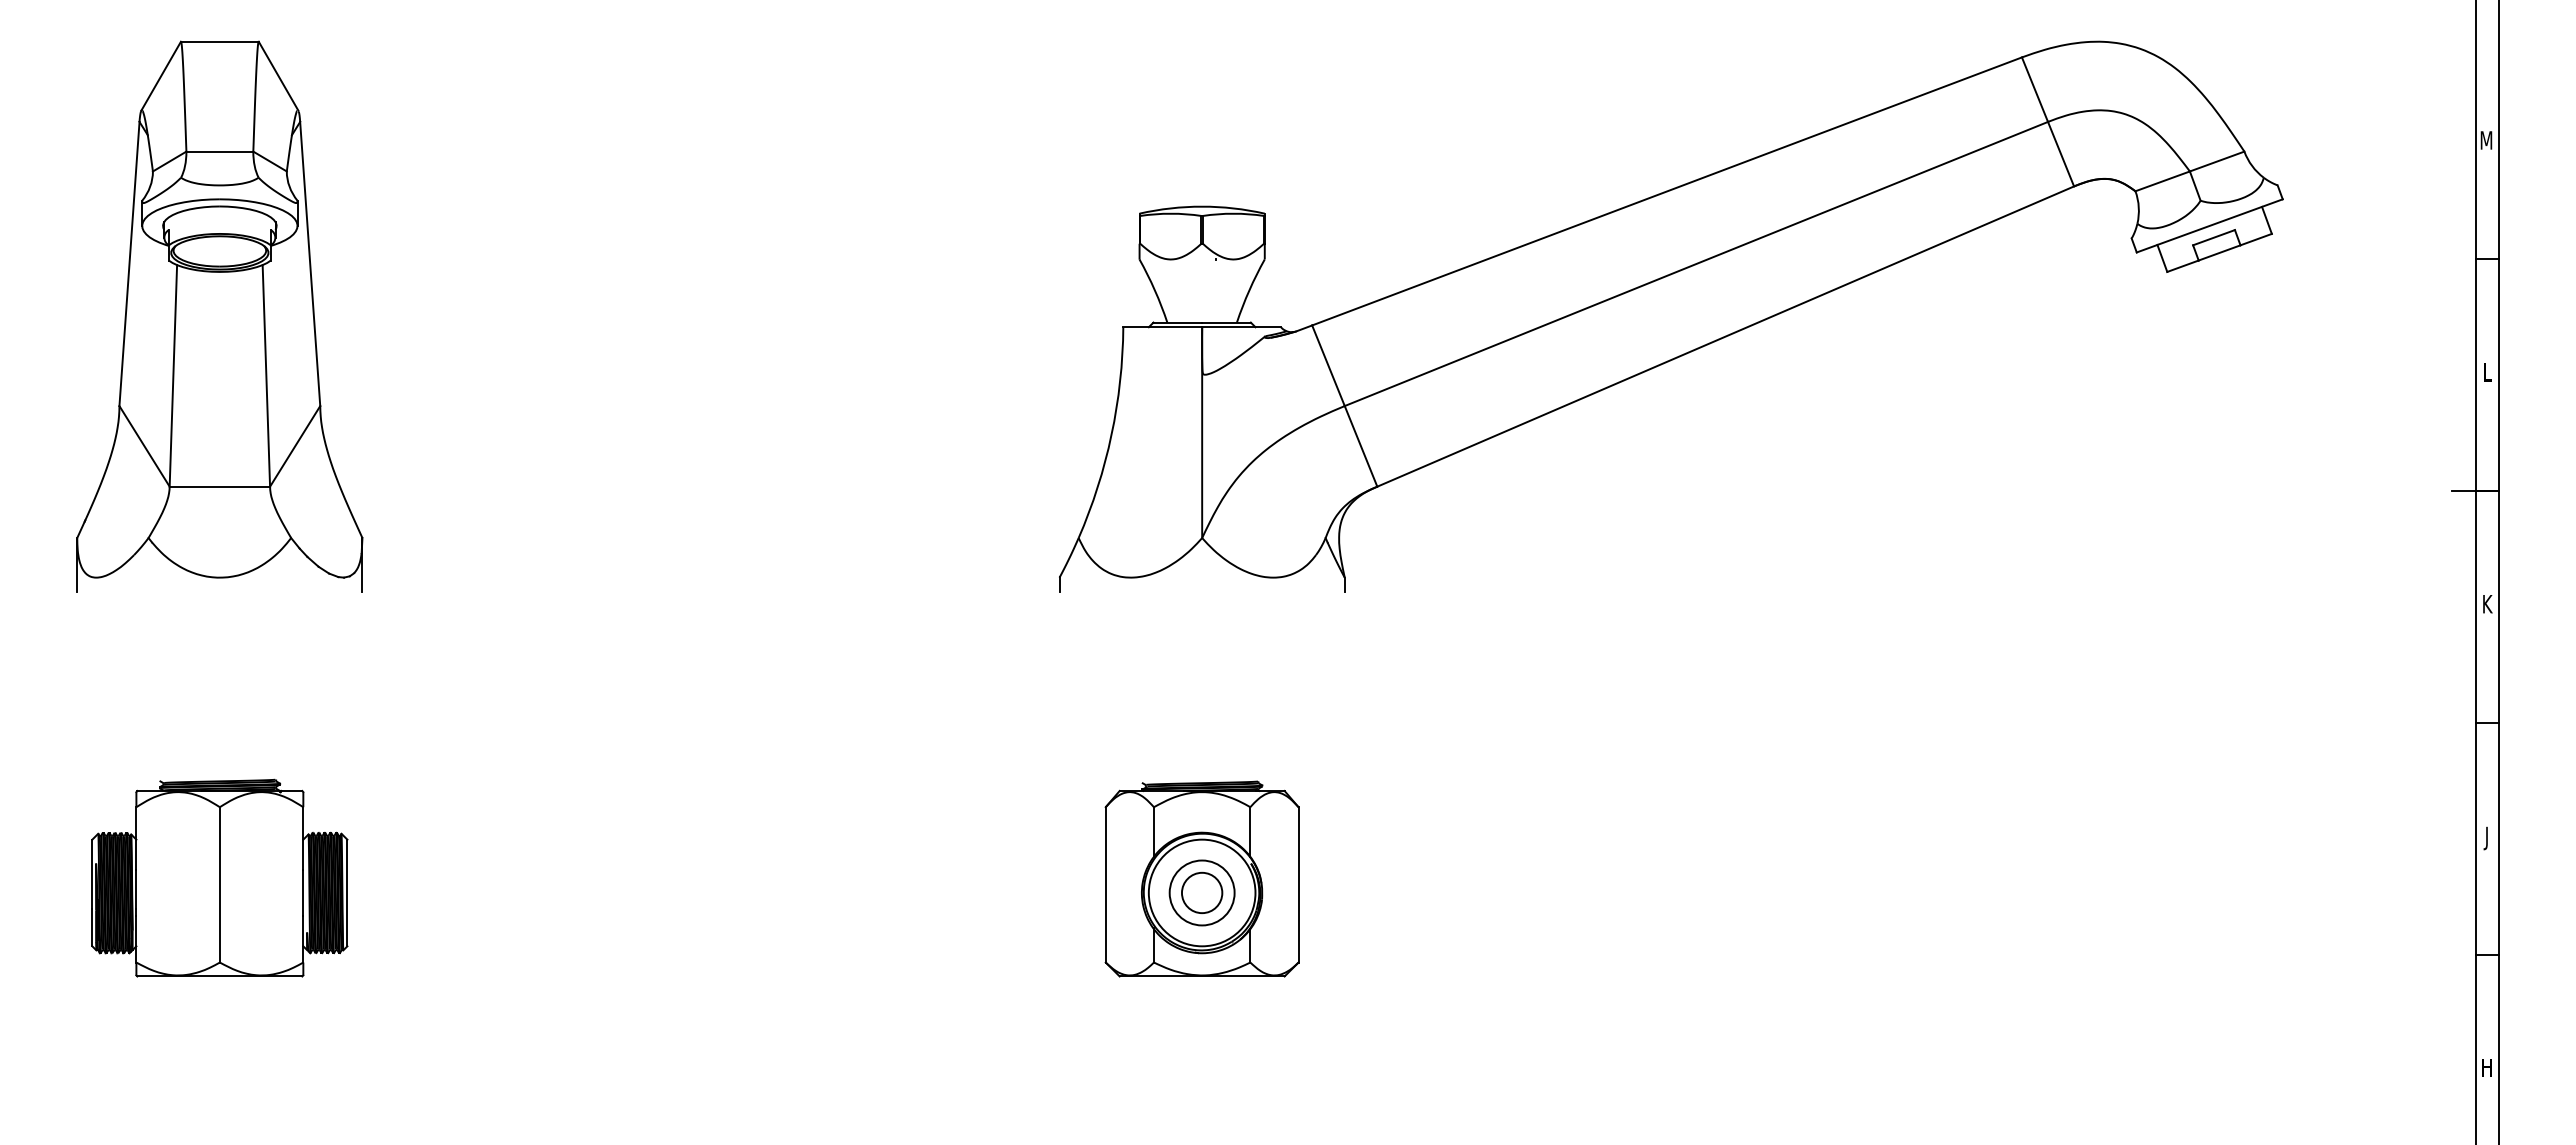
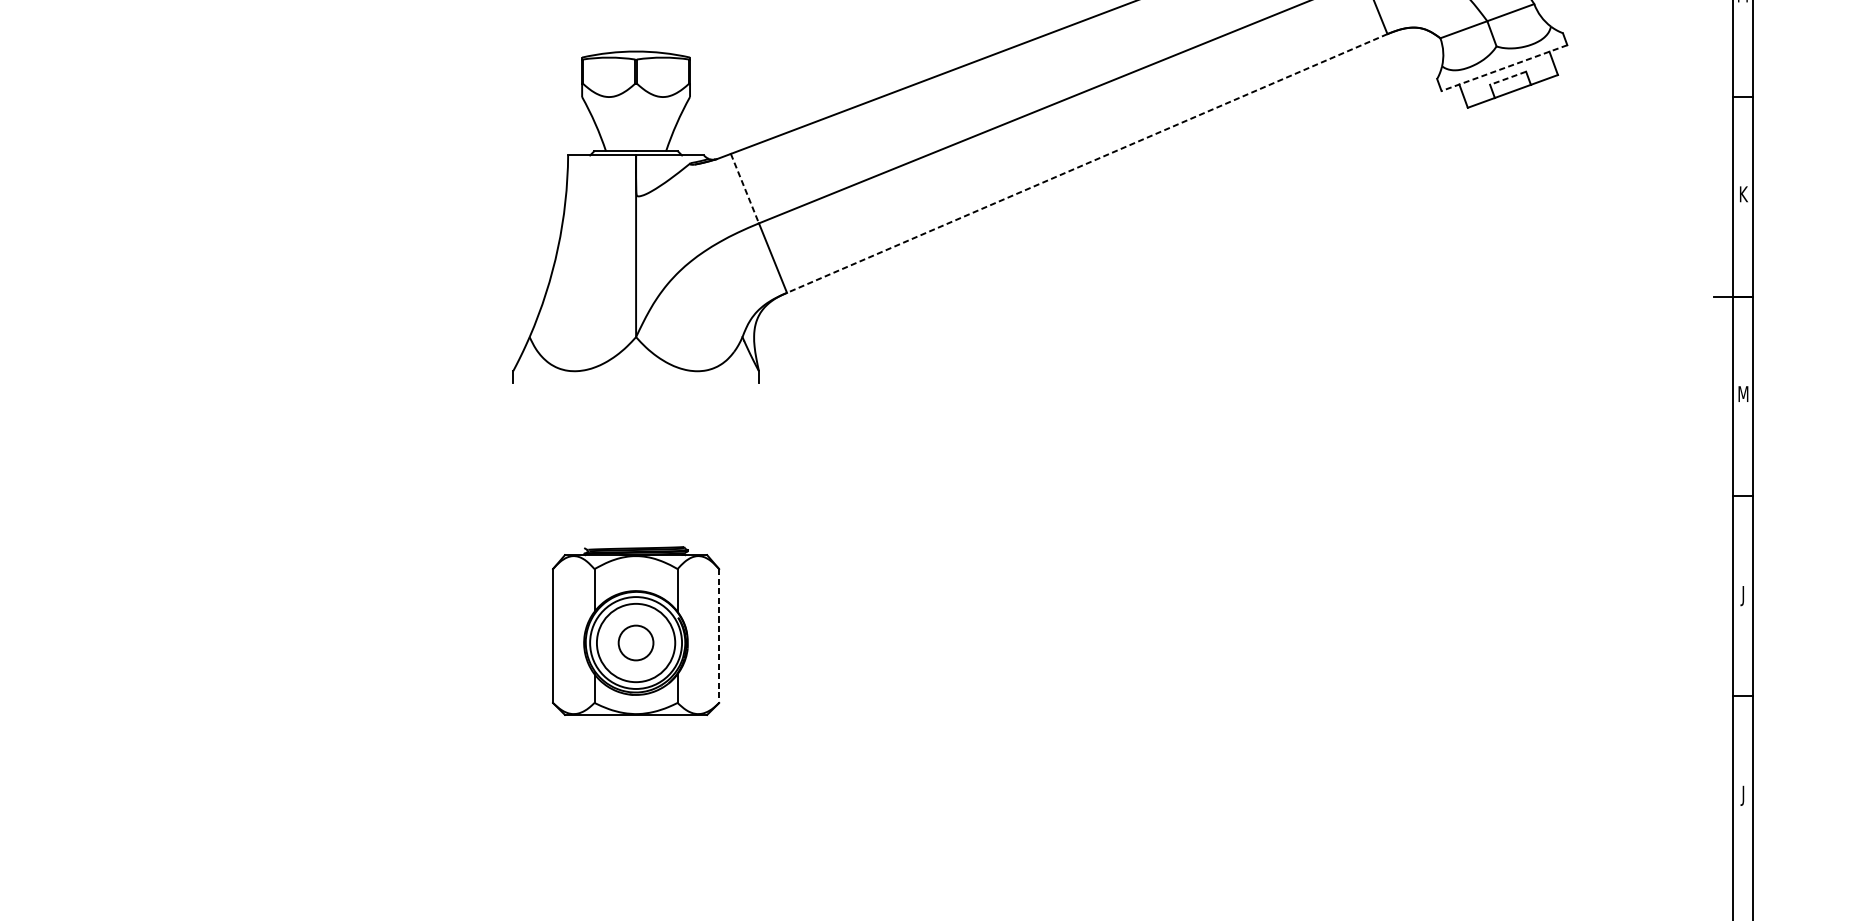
line: (2209, 225) -> (1504, 67), solid -> dashed
line: (2213, 237) -> (1507, 78), solid -> dashed
line: (1725, 336) -> (1087, 163), solid -> dashed
line: (1328, 366) -> (744, 189), solid -> dashed
text: (2487, 372) -> (1743, 194), L -> K
text: (2486, 604) -> (1742, 394), K -> M
line: (1298, 884) -> (719, 635), solid -> dashed
circle: (1201, 892) -> (635, 642), size x1.4
text: (2486, 1070) -> (1742, 795), H -> J

